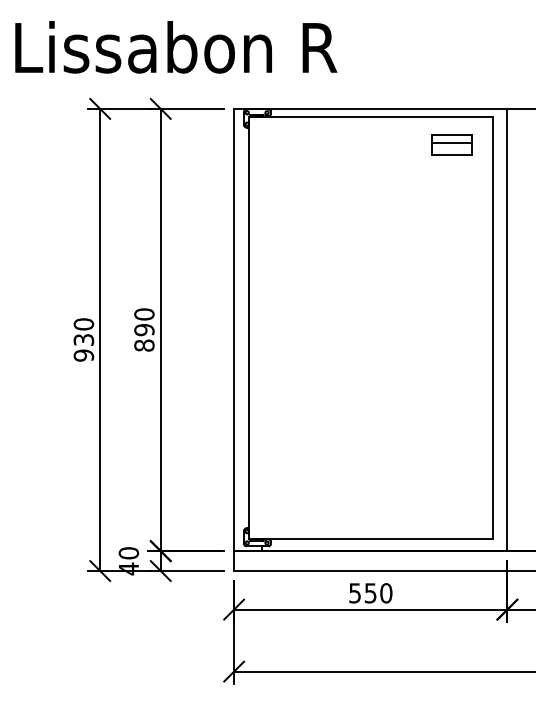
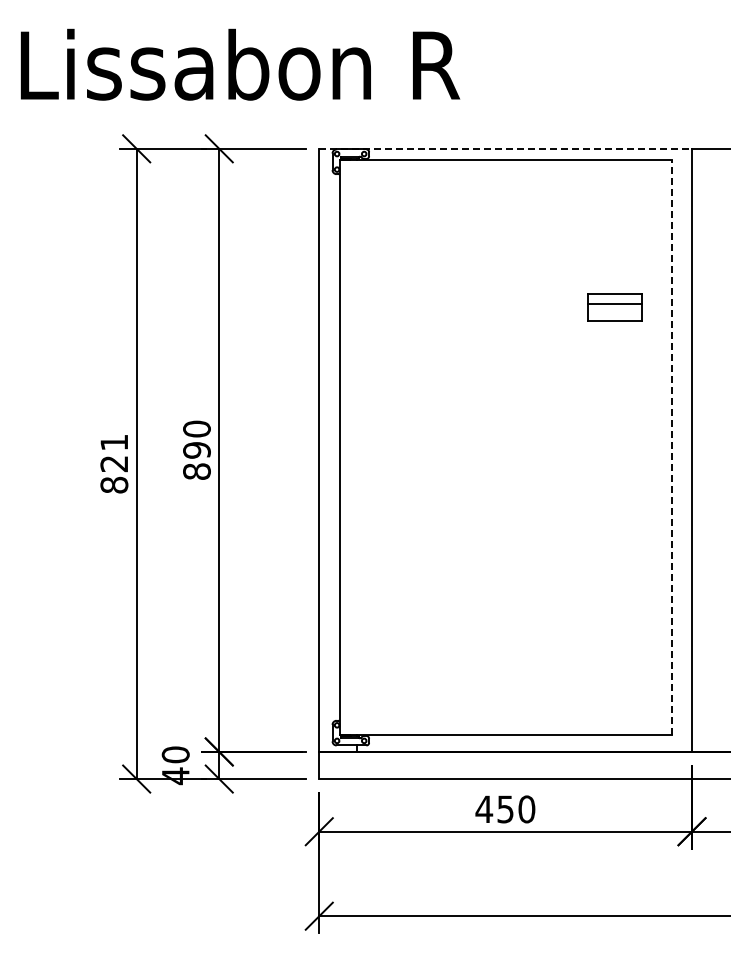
line: (371, 108) -> (506, 148), solid -> dashed
part: (452, 145) -> (614, 307), moved
line: (492, 327) -> (671, 447), solid -> dashed
text: (83, 339) -> (114, 463), 930 -> 821
text: (355, 593) -> (484, 809), 550 -> 450

